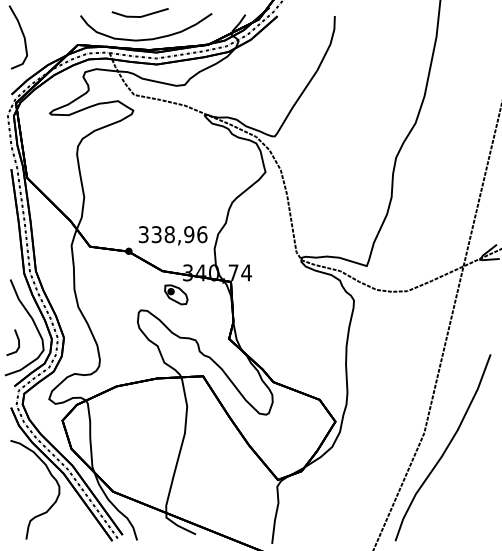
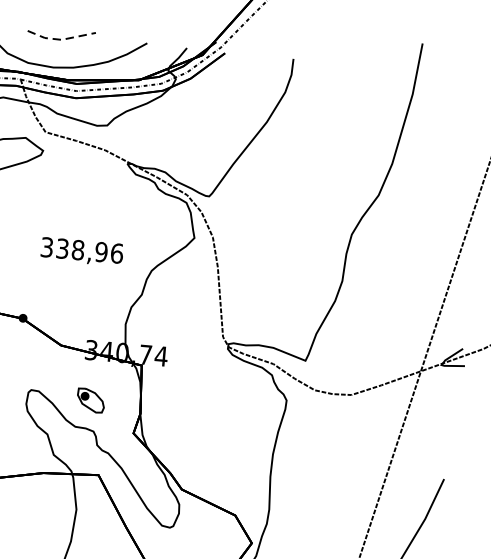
line: (140, 17) -> (61, 40), solid -> dashed
text: (172, 235) -> (81, 251), moved
part: (176, 294) -> (91, 400), moved

